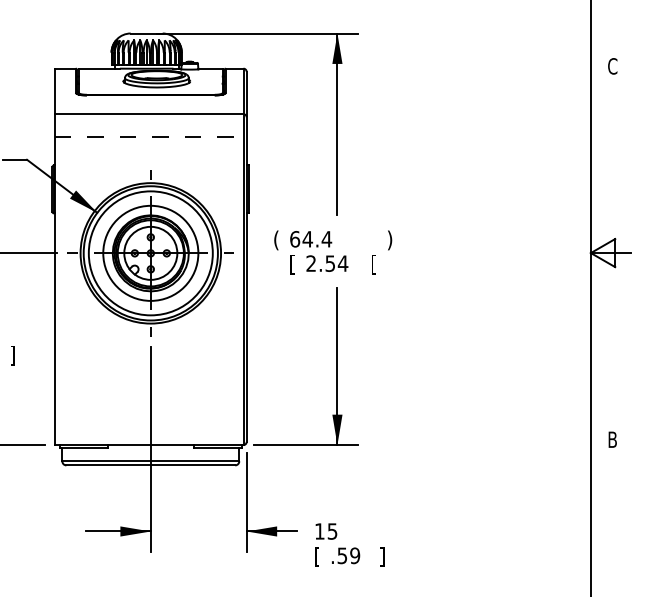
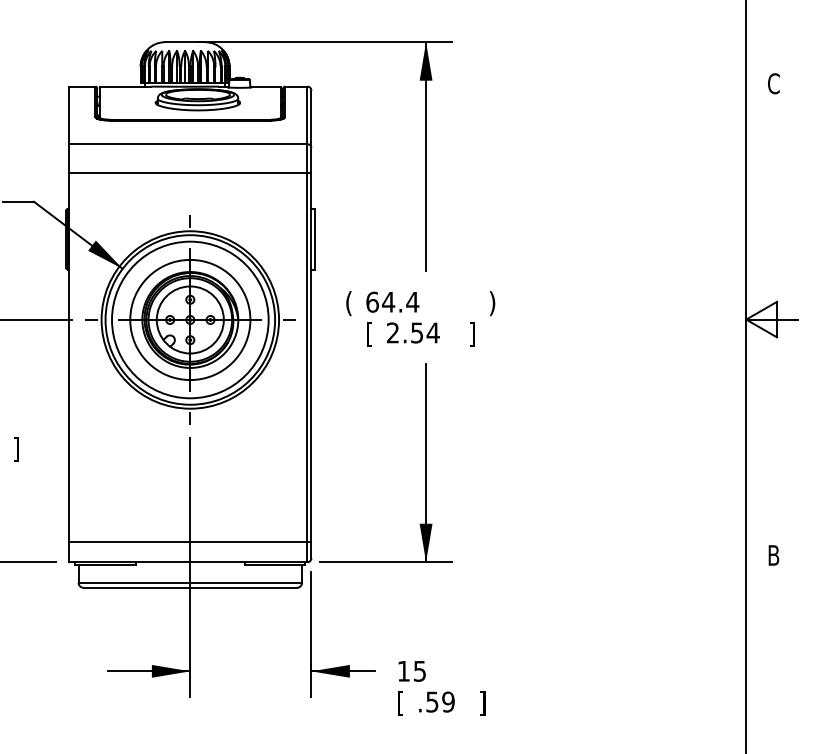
line: (150, 137) -> (189, 173), dashed -> solid
text: (373, 264) -> (471, 334), [ -> ]
line: (150, 429) -> (189, 542), added

